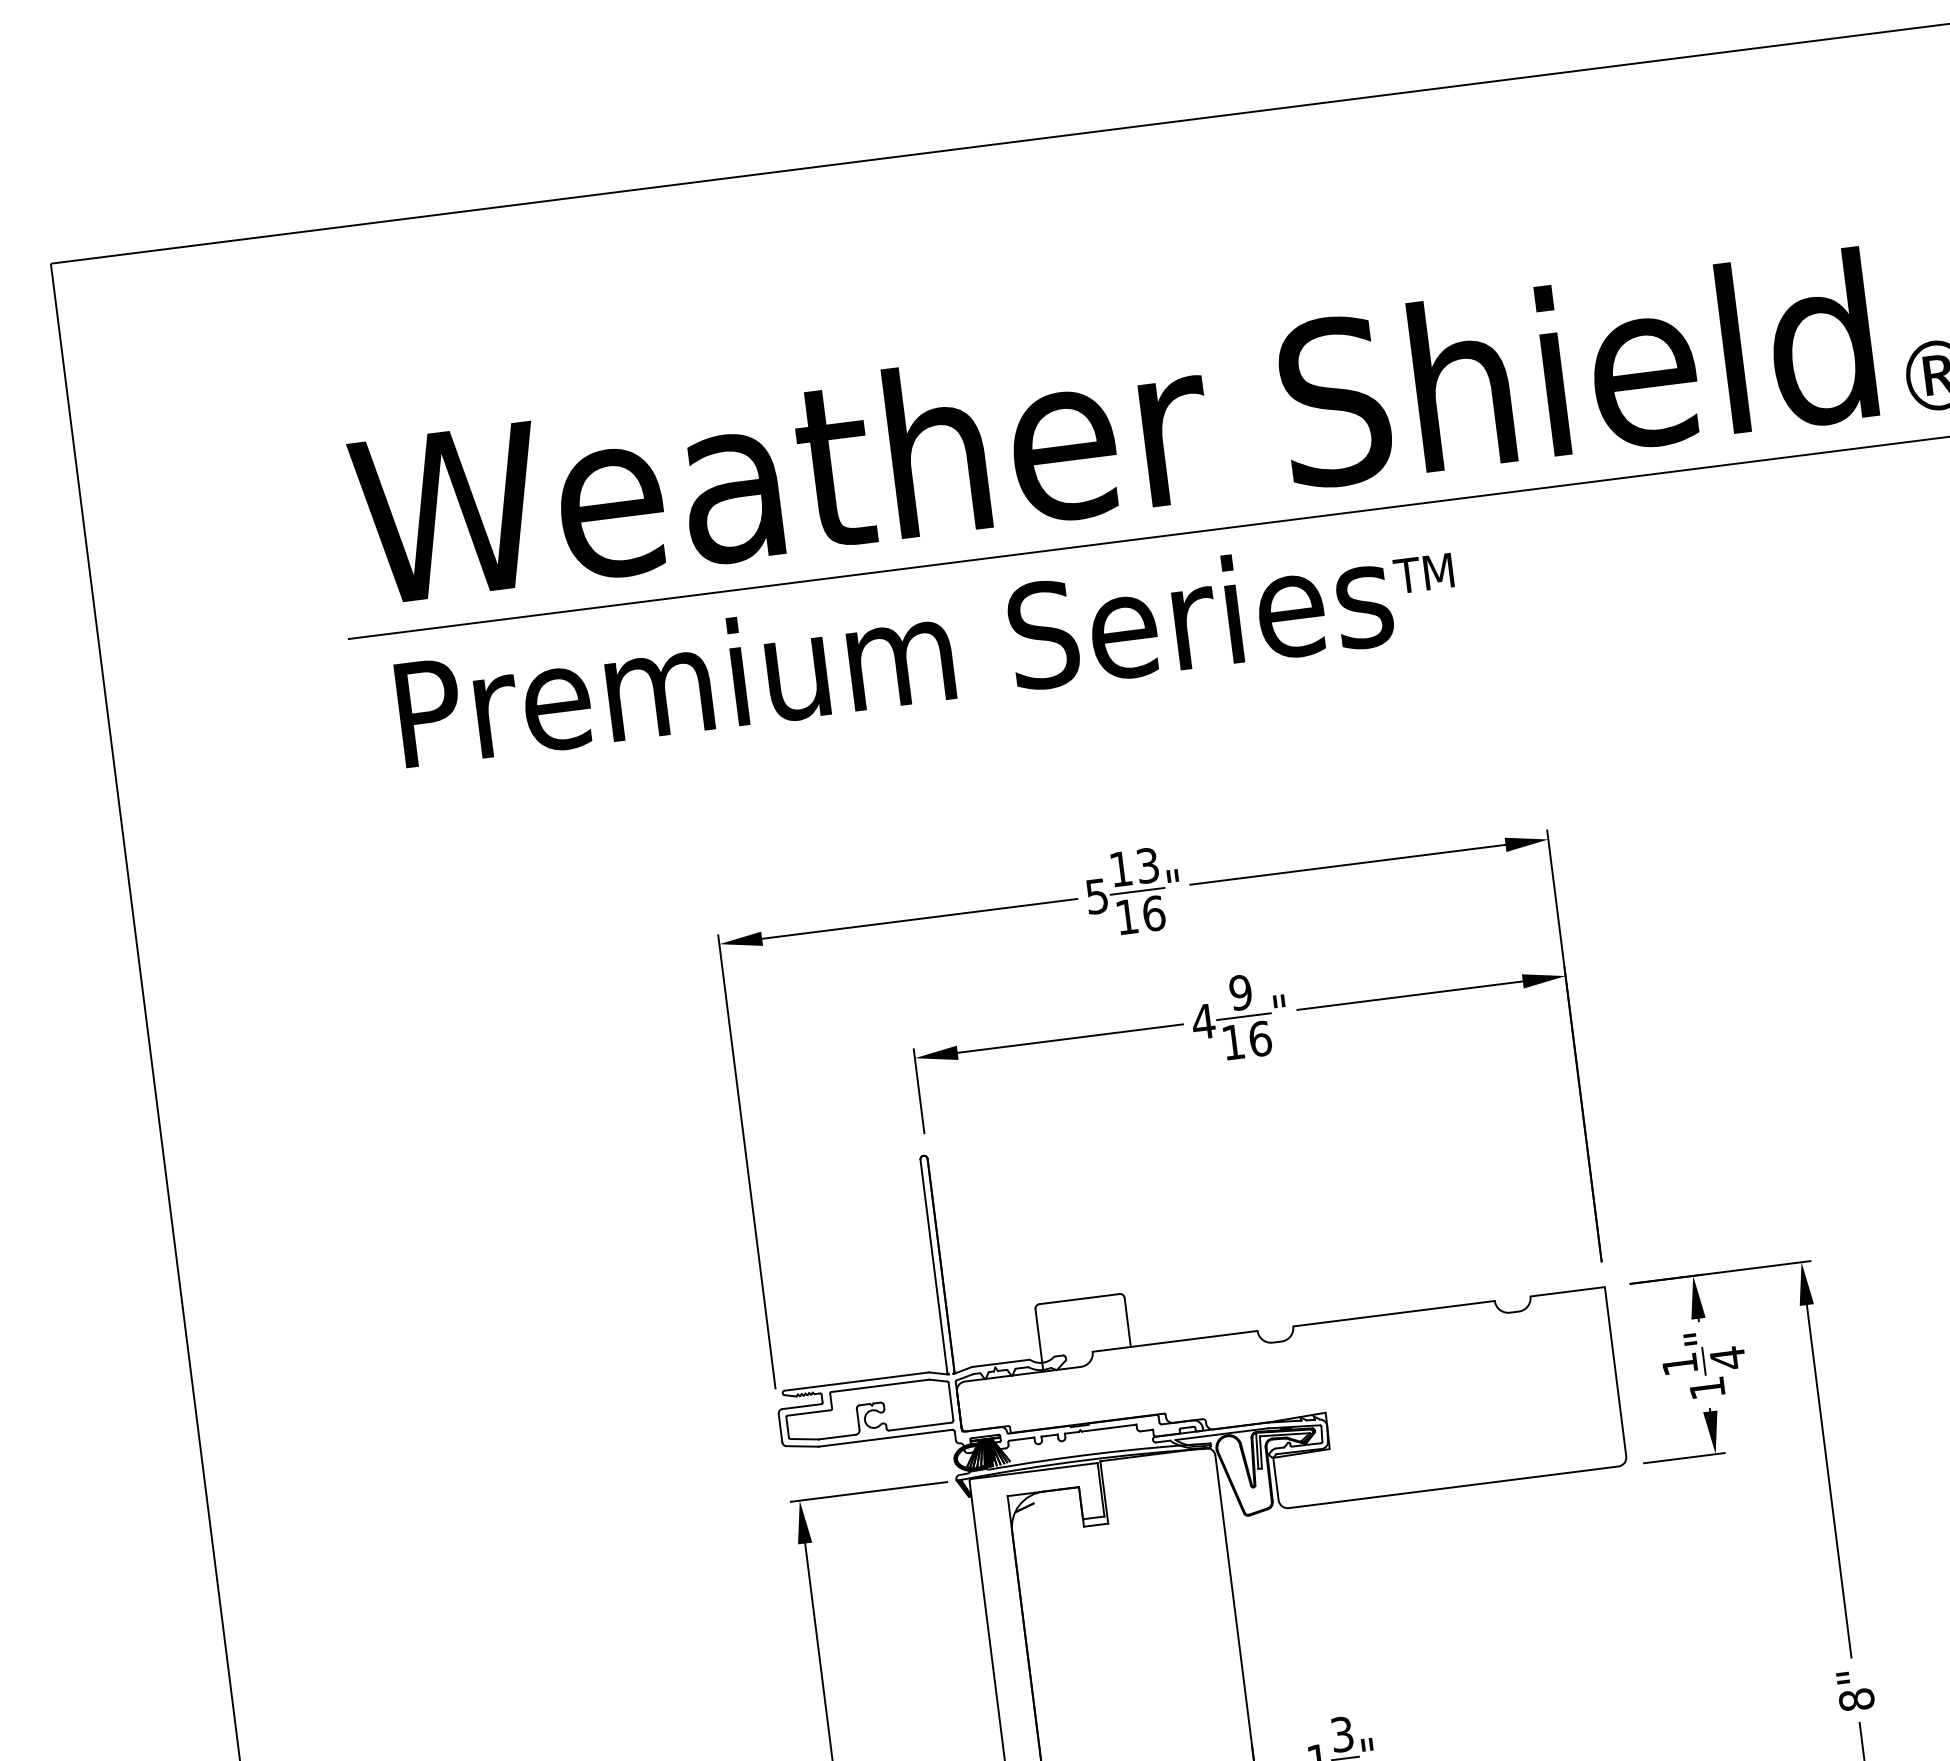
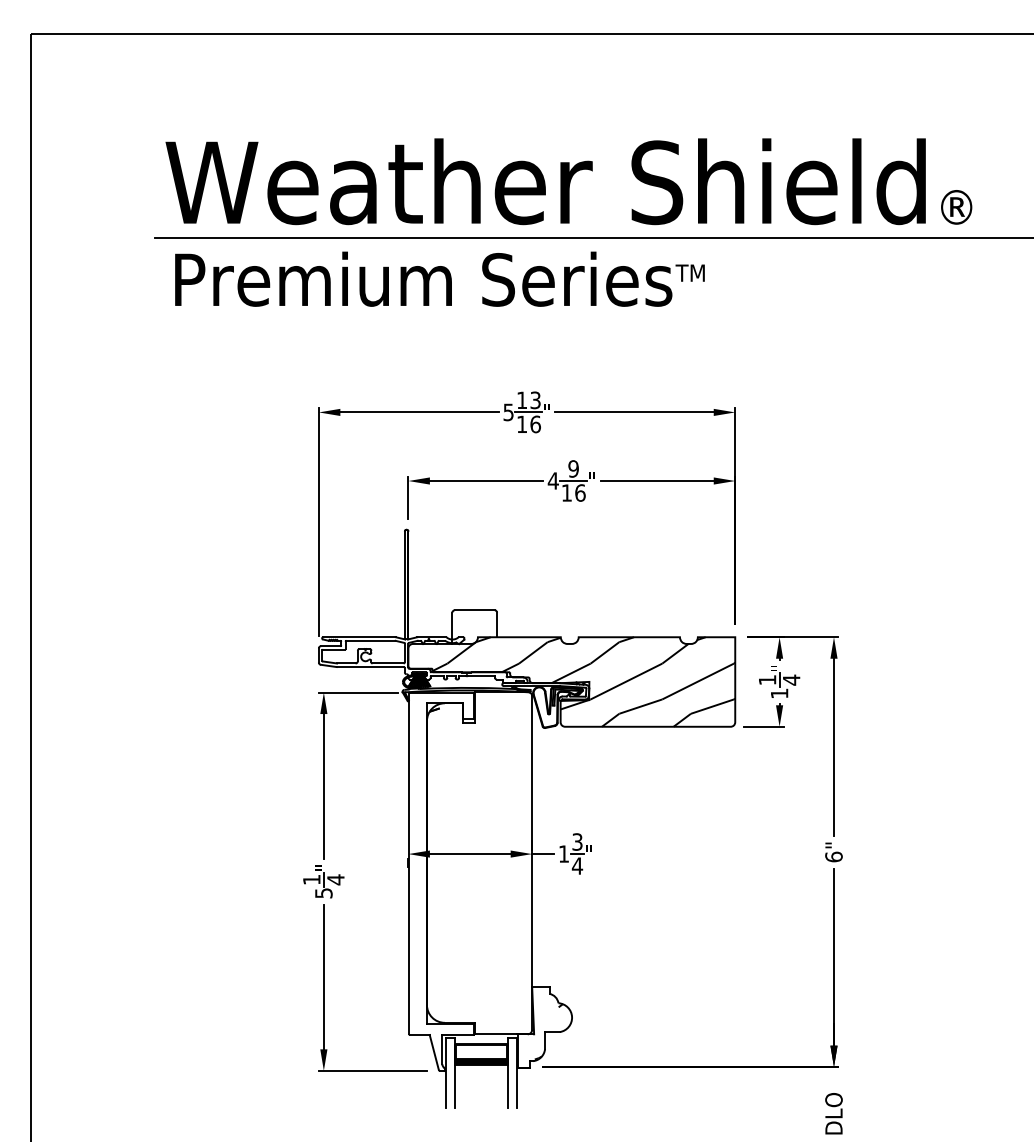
hatch: (1313, 1413) -> (583, 681), added
text: (1855, 1698) -> (833, 856), 8" -> 6"

